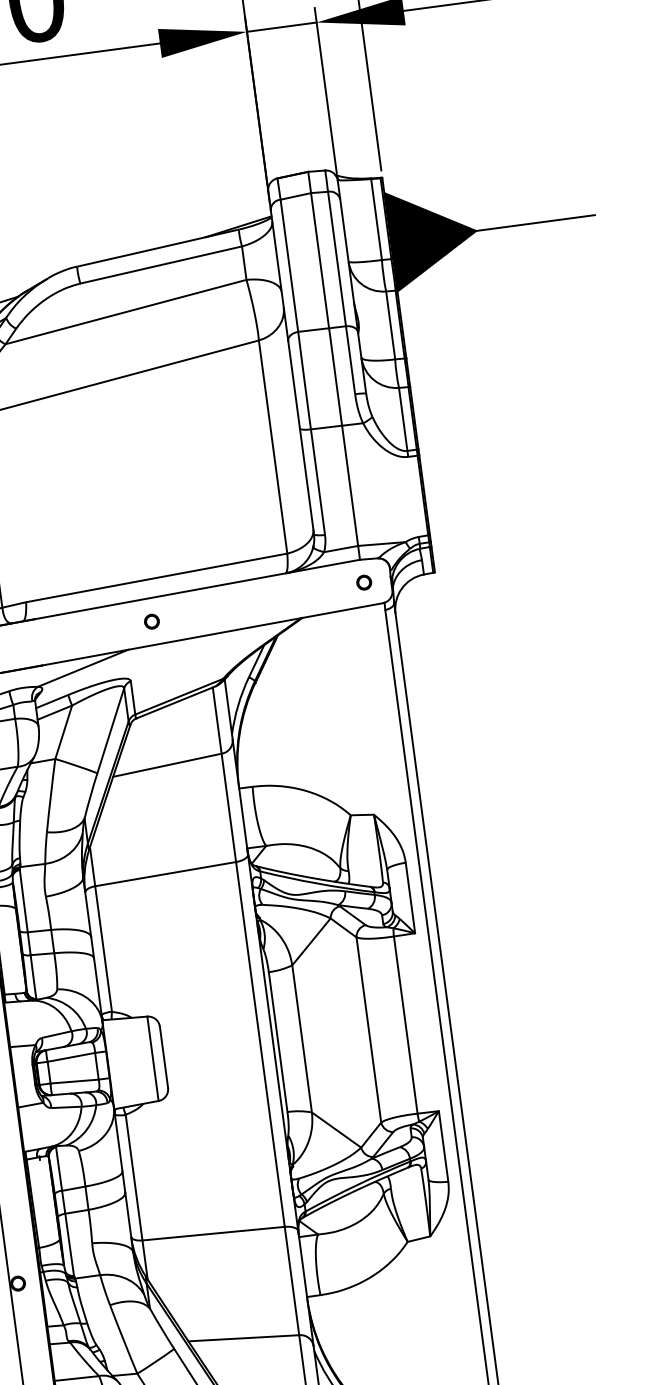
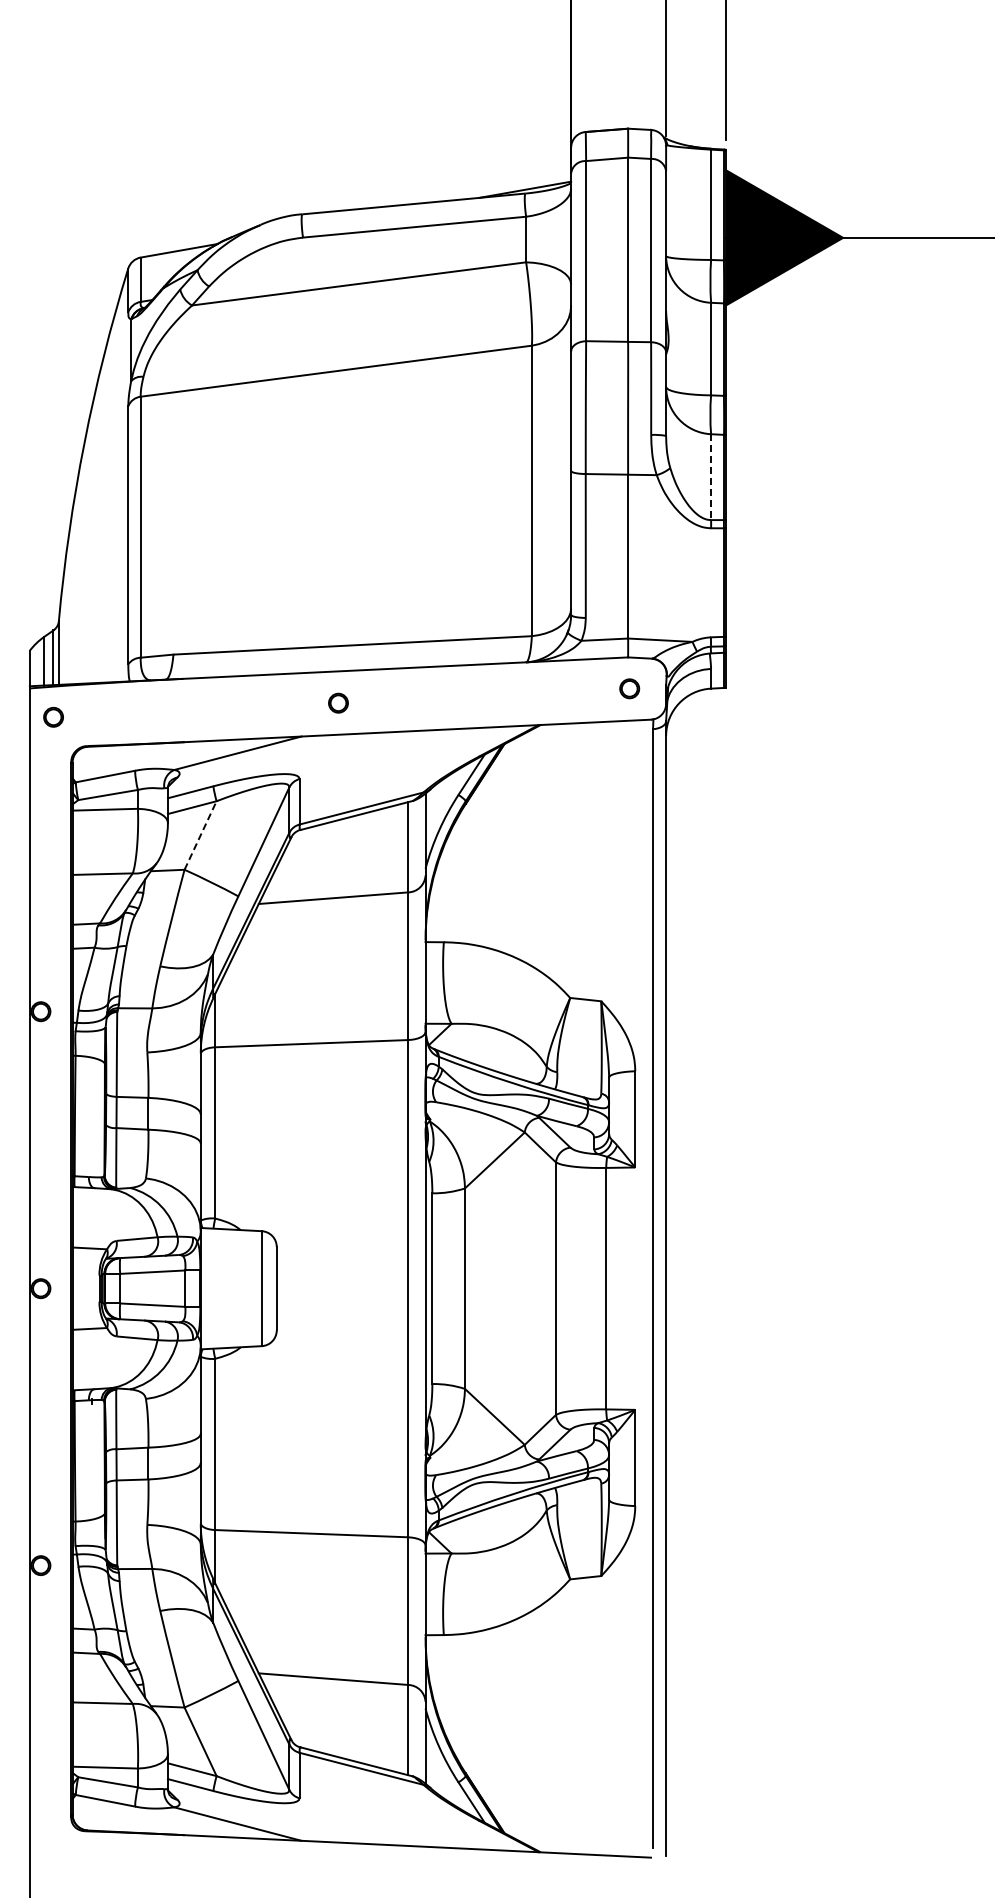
line: (403, 419) -> (711, 477), solid -> dashed
line: (63, 732) -> (200, 835), solid -> dashed

